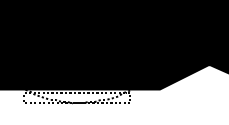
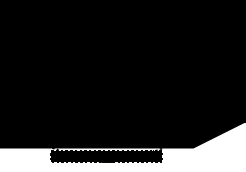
fill: (77, 98) -> (106, 156), added

